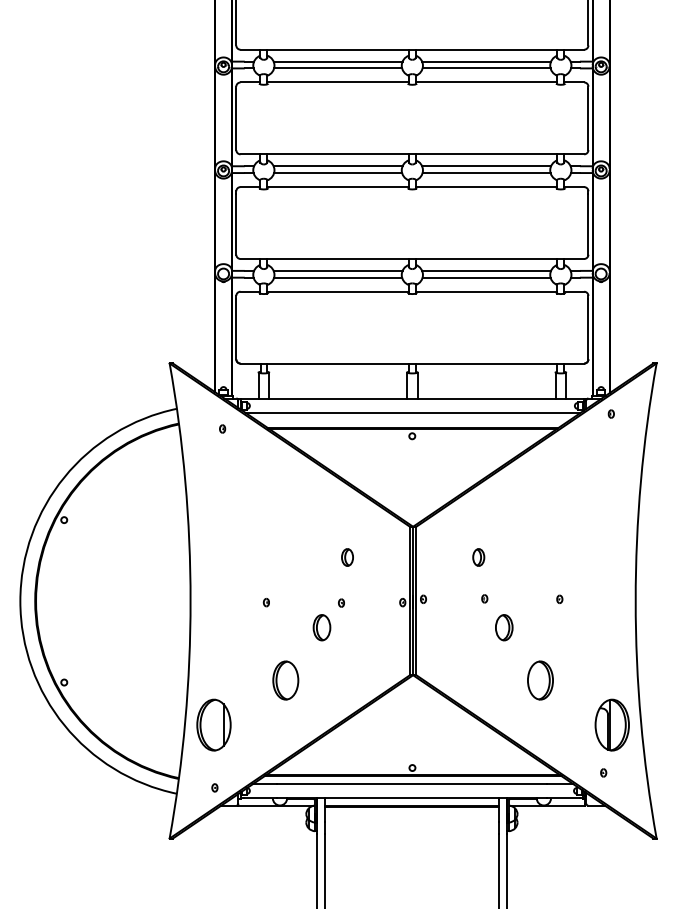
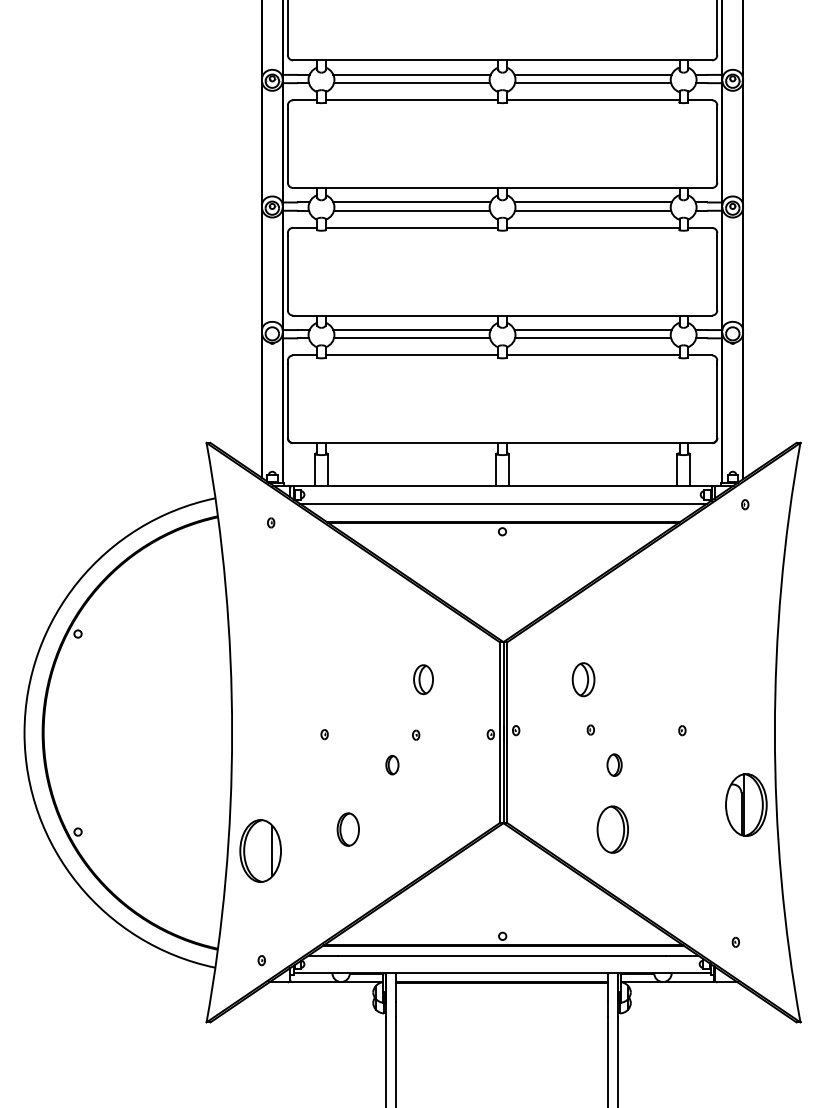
part: (347, 557) -> (423, 679), size x1.4
part: (478, 557) -> (583, 679), size x1.6
part: (322, 627) -> (392, 764), size x0.6
part: (504, 627) -> (614, 764), size x0.7
part: (286, 680) -> (348, 829), size x0.7
part: (540, 680) -> (612, 829), moved
part: (213, 724) -> (260, 850), moved
part: (612, 724) -> (746, 804), moved

